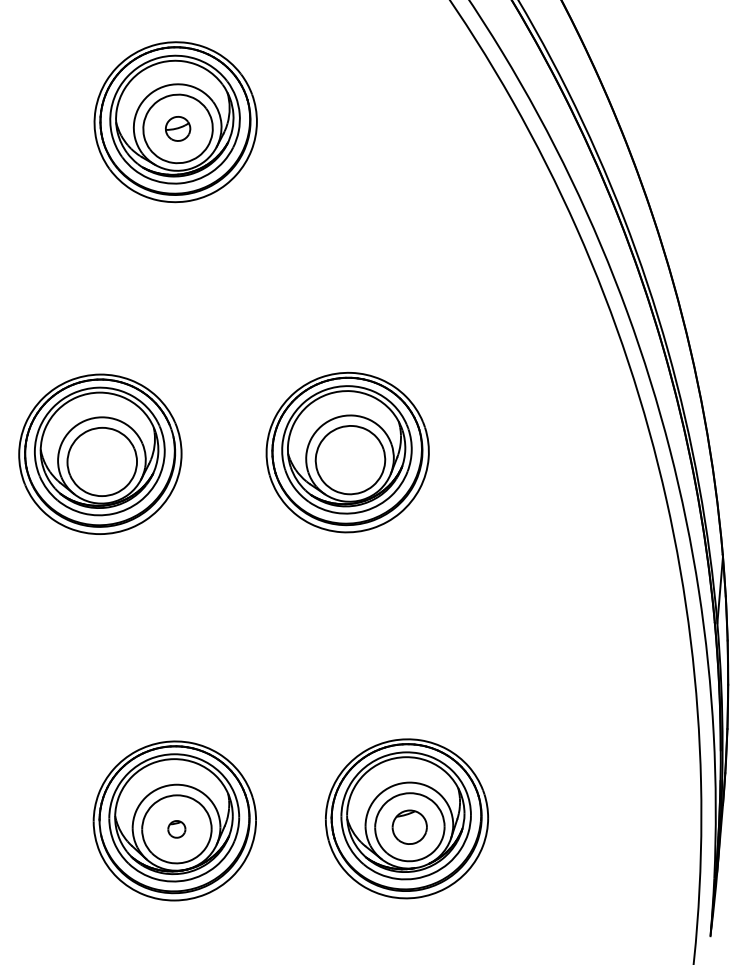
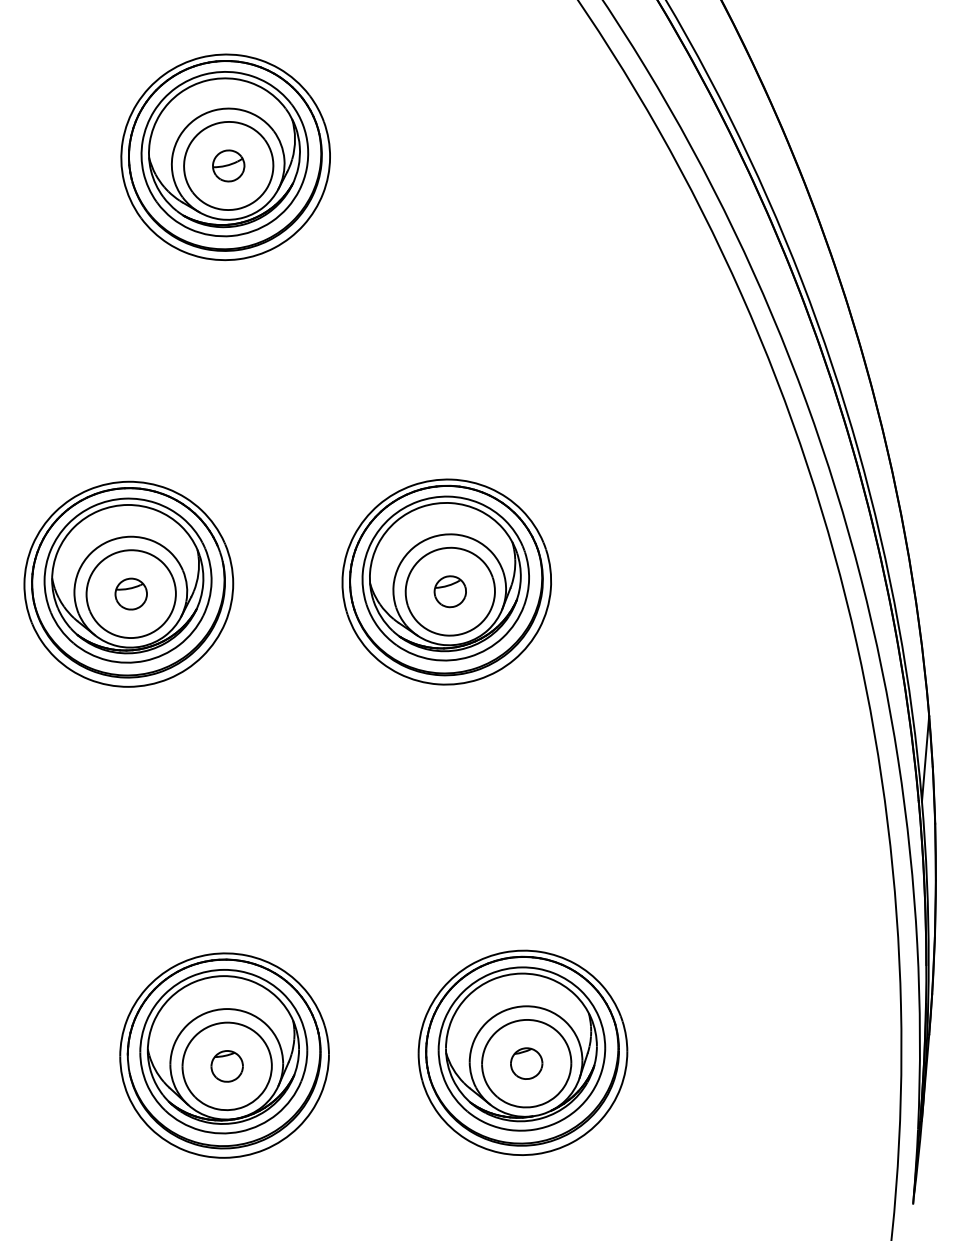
part: (349, 459) -> (449, 591), added
part: (101, 461) -> (130, 593), added
part: (409, 827) -> (526, 1063), size x0.71
part: (176, 829) -> (226, 1066), size x1.43

